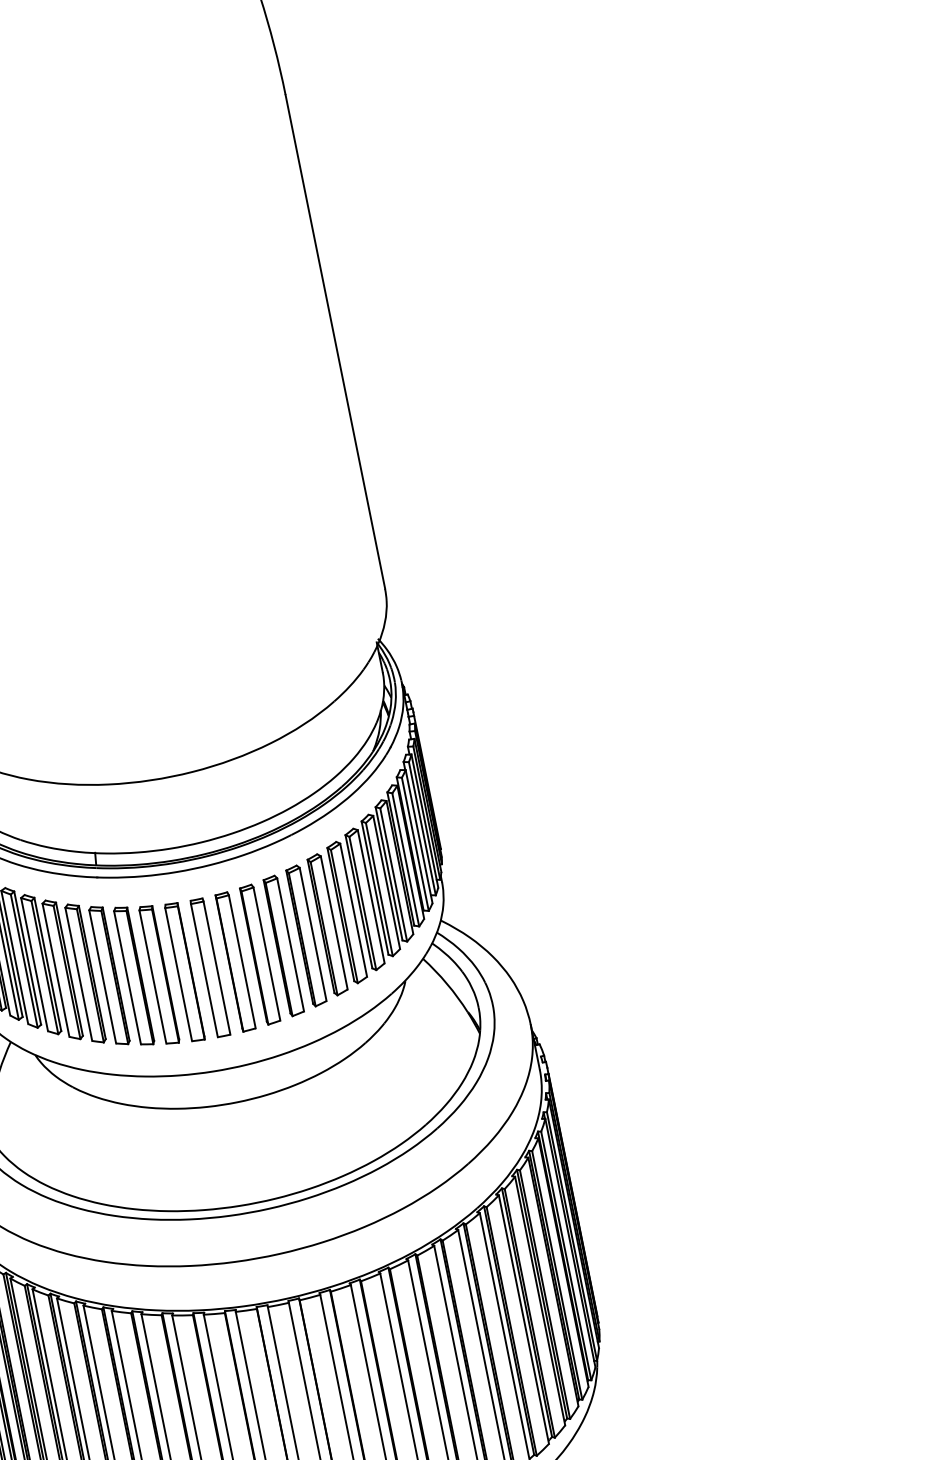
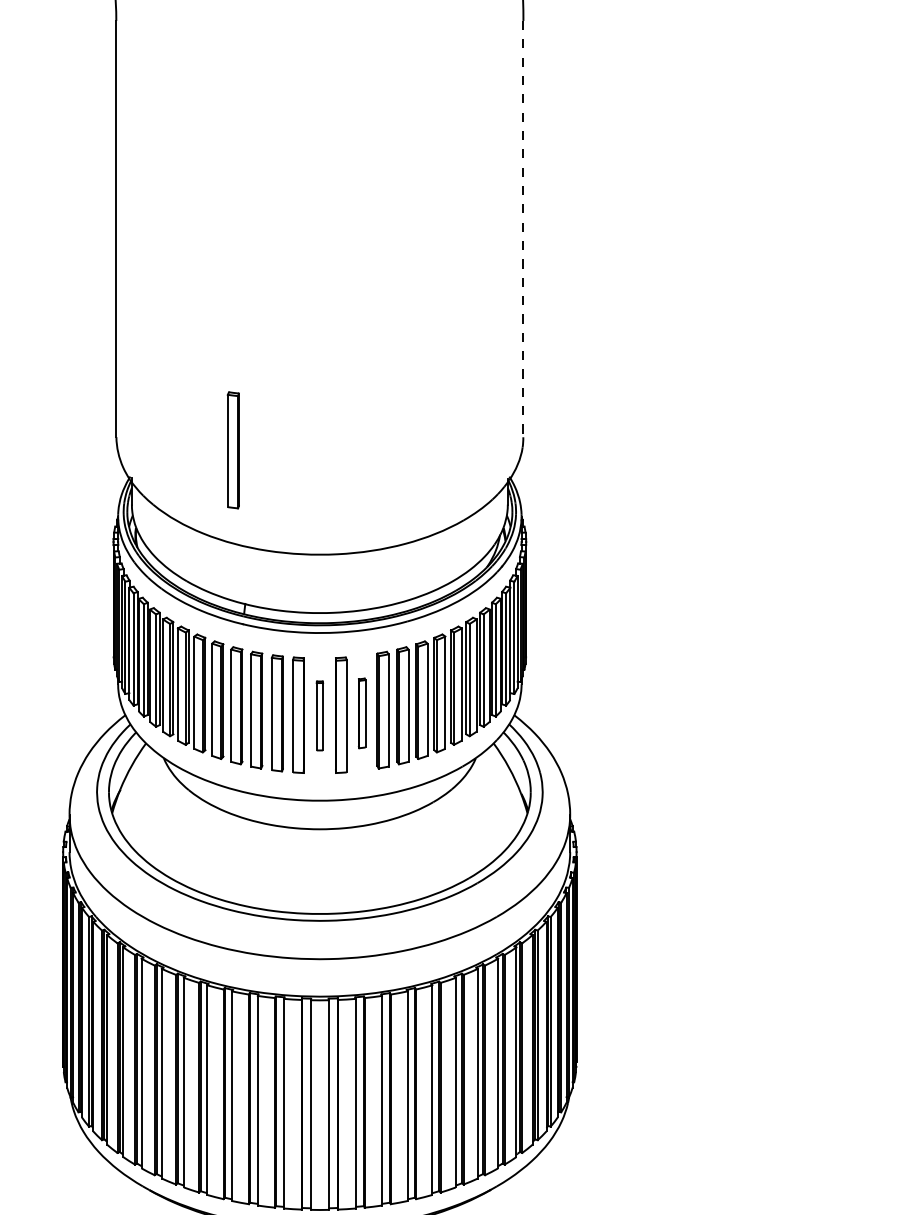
line: (335, 342) -> (523, 229), solid -> dashed
part: (43, 673) -> (232, 450), added
part: (259, 954) -> (361, 713), size x0.6
part: (209, 967) -> (319, 715), size x0.6

